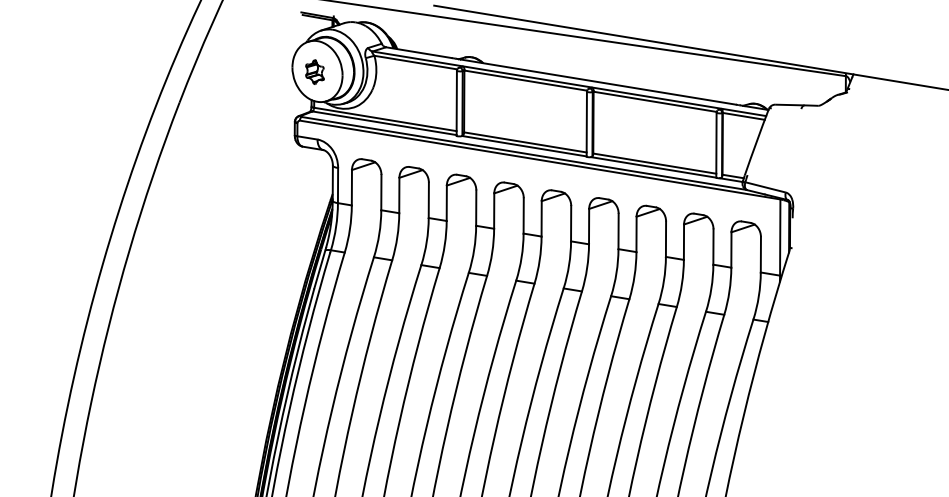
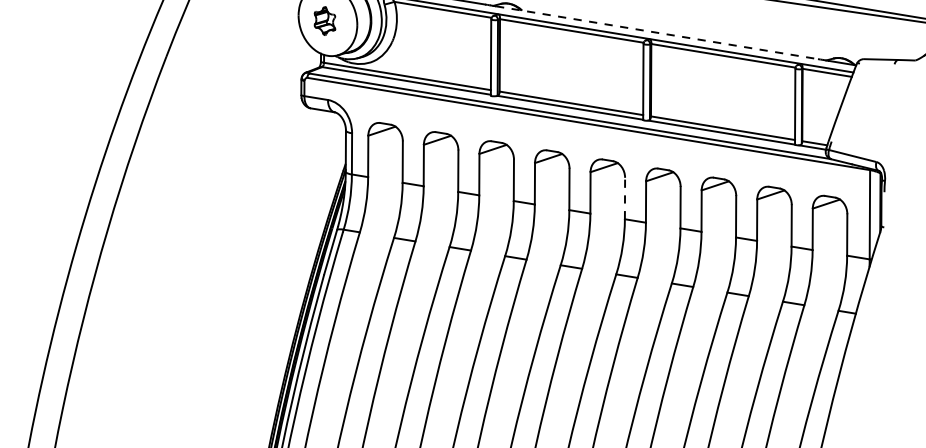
line: (598, 82) -> (657, 33), solid -> dashed
line: (571, 223) -> (625, 198), solid -> dashed

